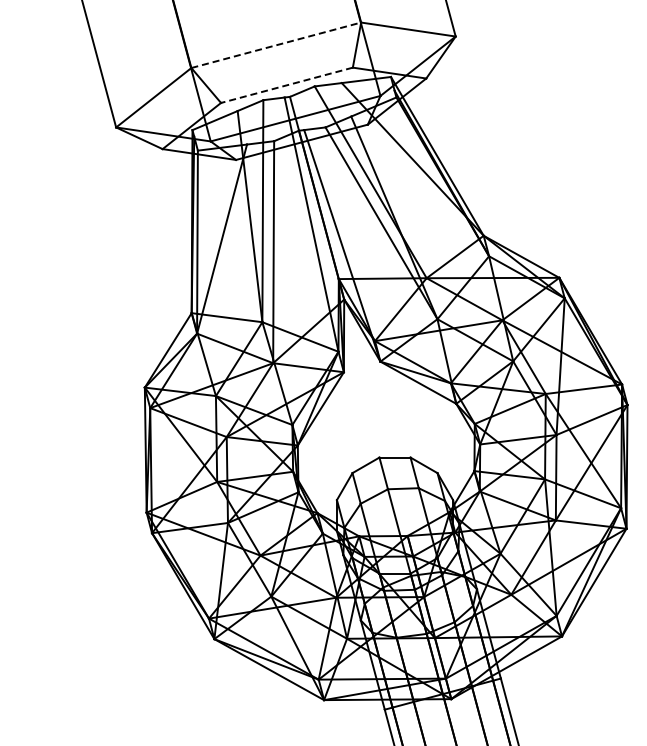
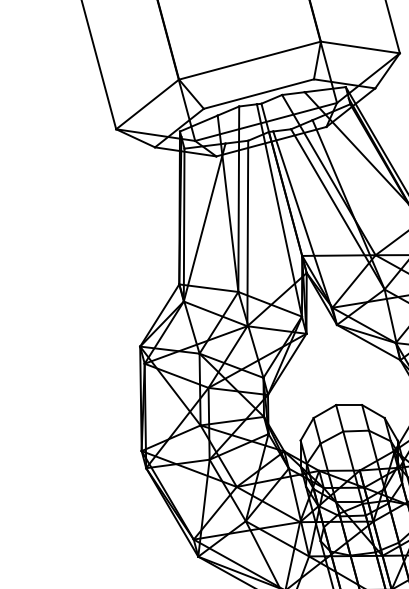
line: (276, 45) -> (250, 60), dashed -> solid
line: (286, 85) -> (258, 94), dashed -> solid

